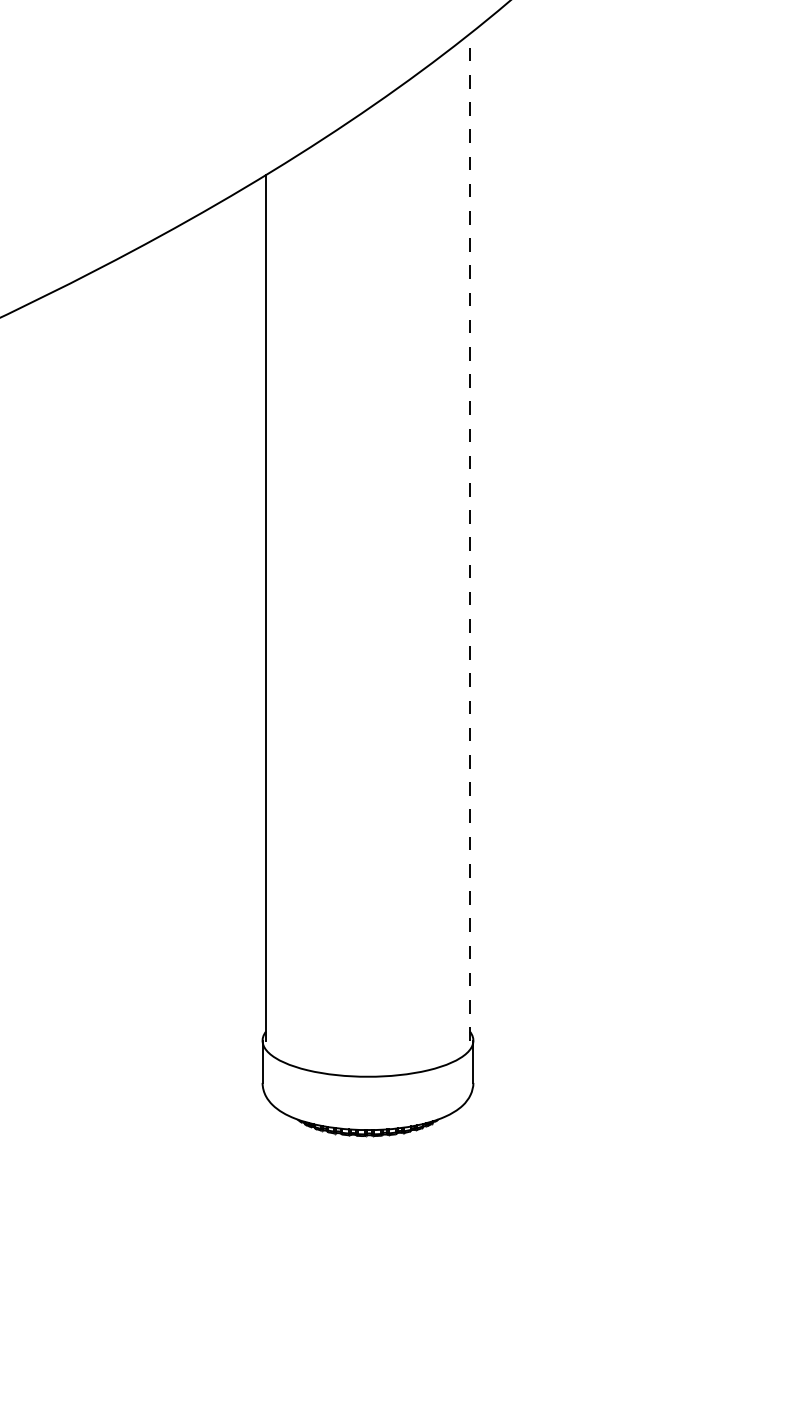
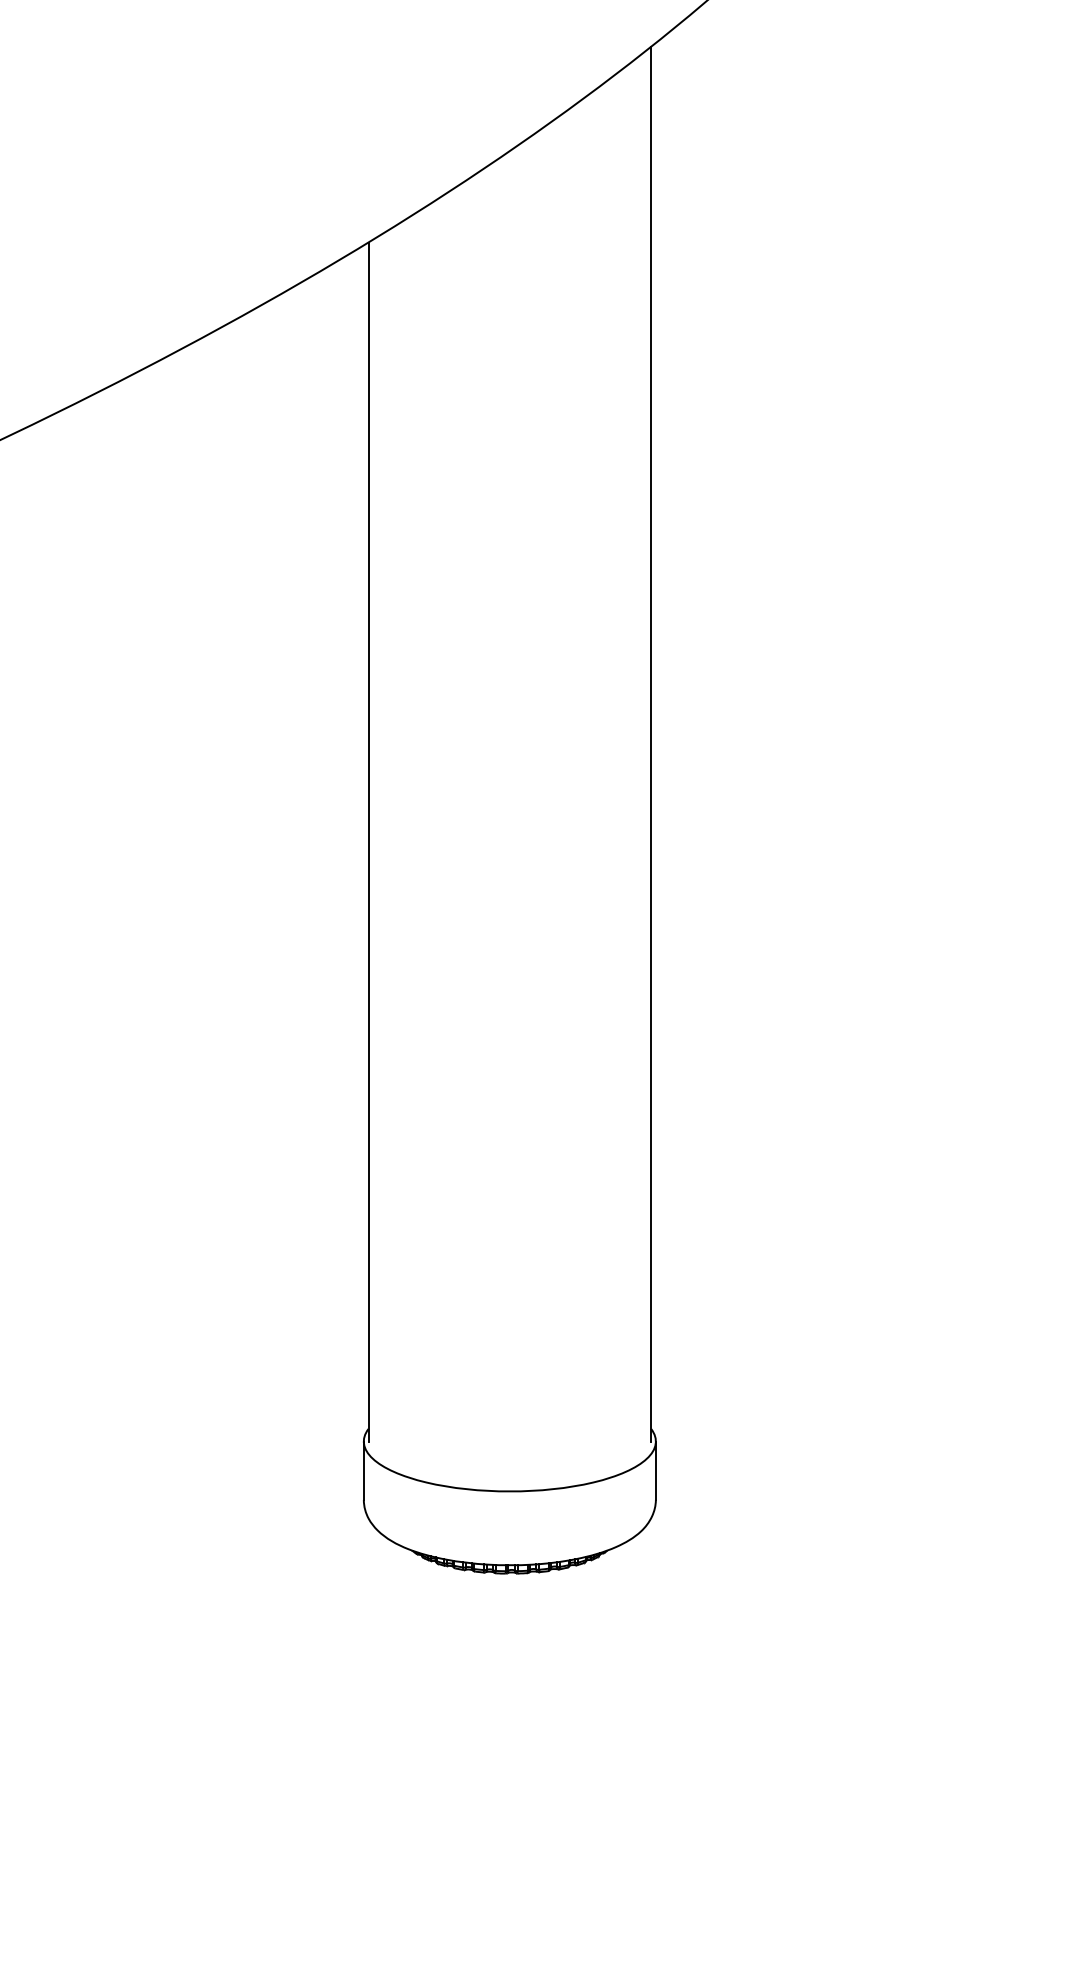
line: (470, 536) -> (651, 743), dashed -> solid

